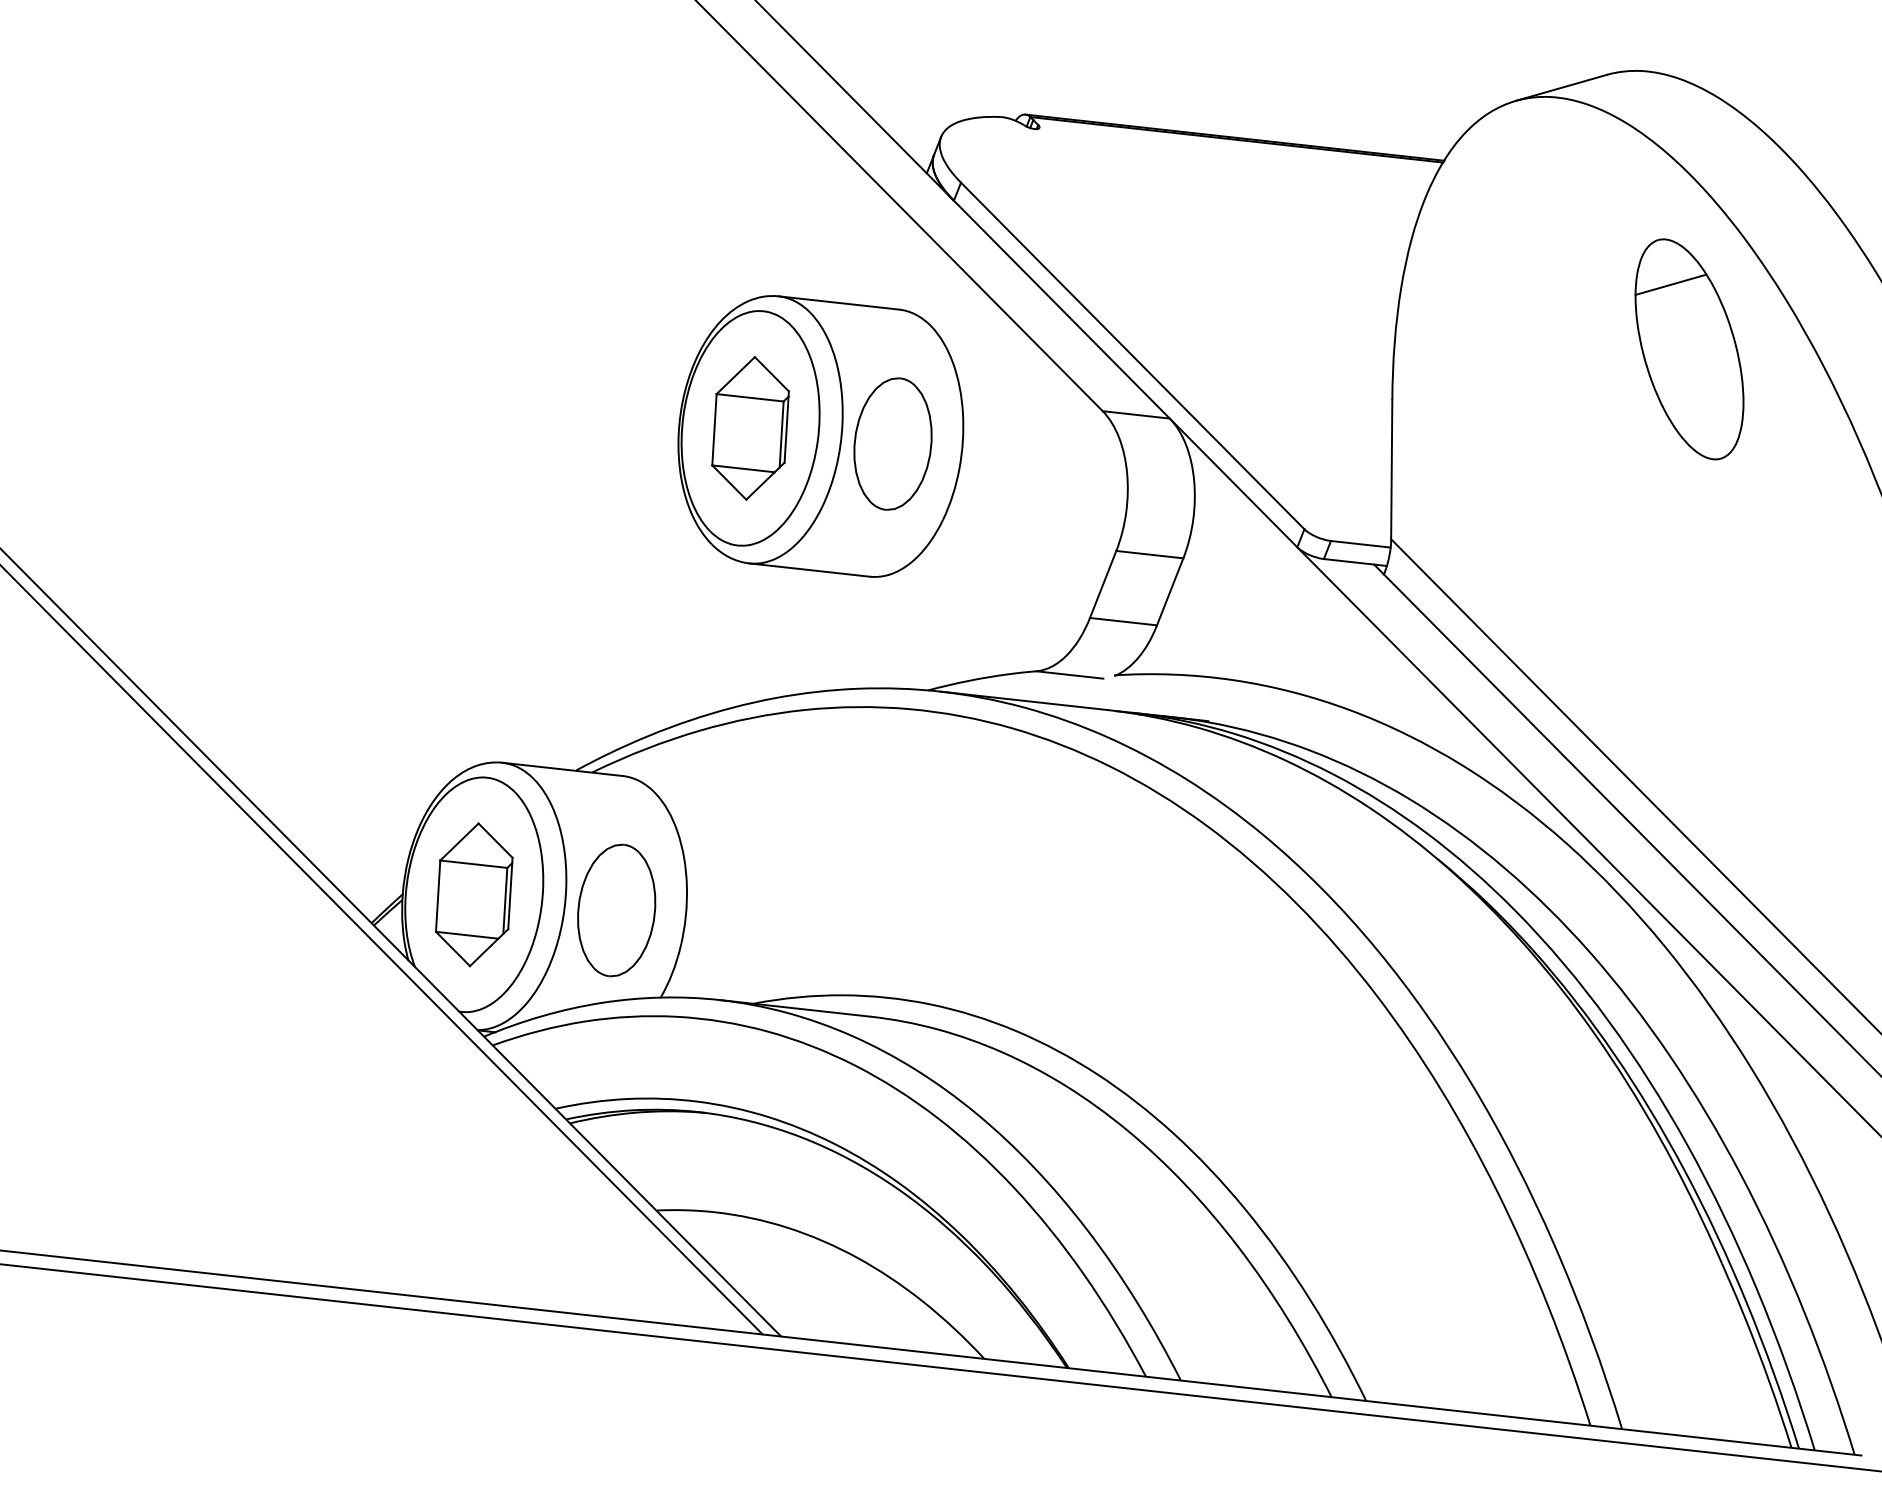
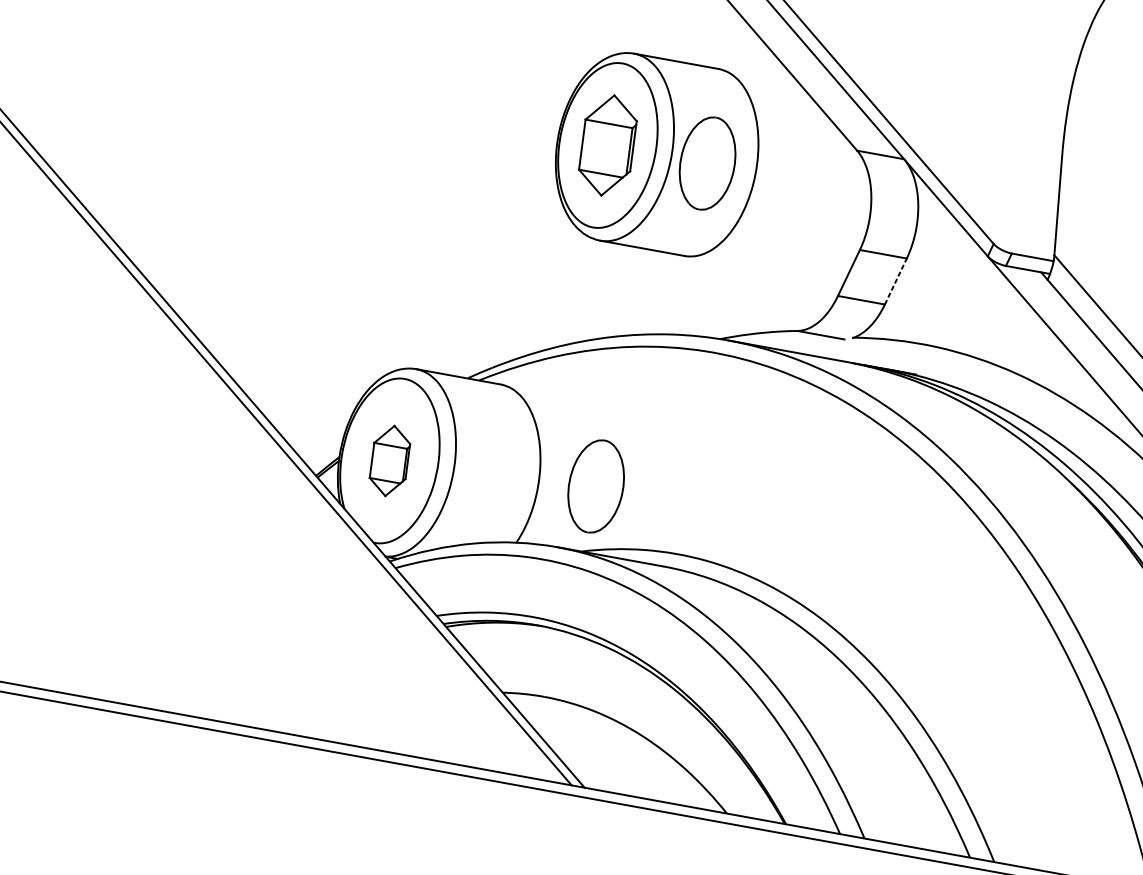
line: (1170, 591) -> (896, 281), solid -> dashed
part: (474, 894) -> (390, 460), size x0.7
part: (616, 910) -> (596, 486), moved

